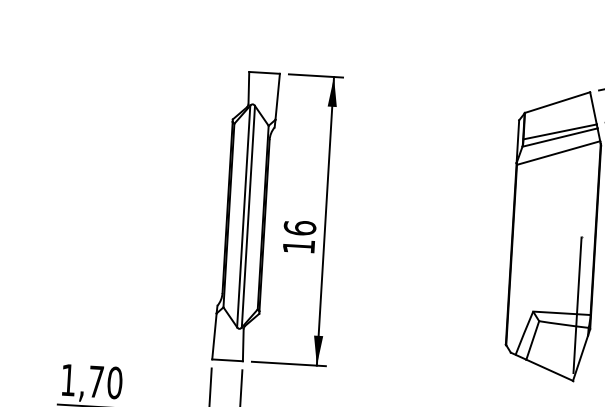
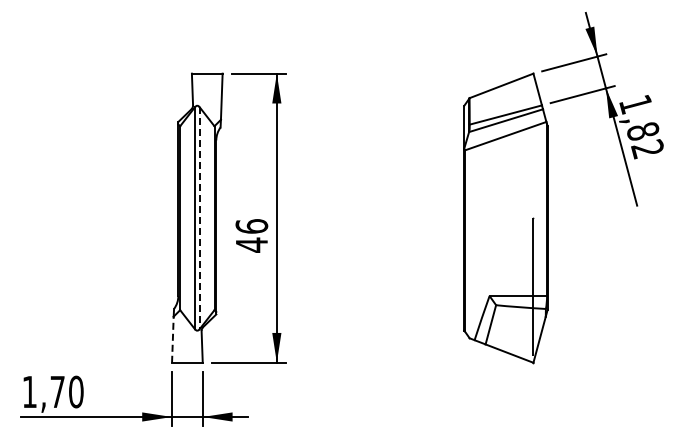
line: (248, 217) -> (199, 218), solid -> dashed
text: (298, 246) -> (251, 244), 16 -> 46
line: (214, 336) -> (172, 339), solid -> dashed

